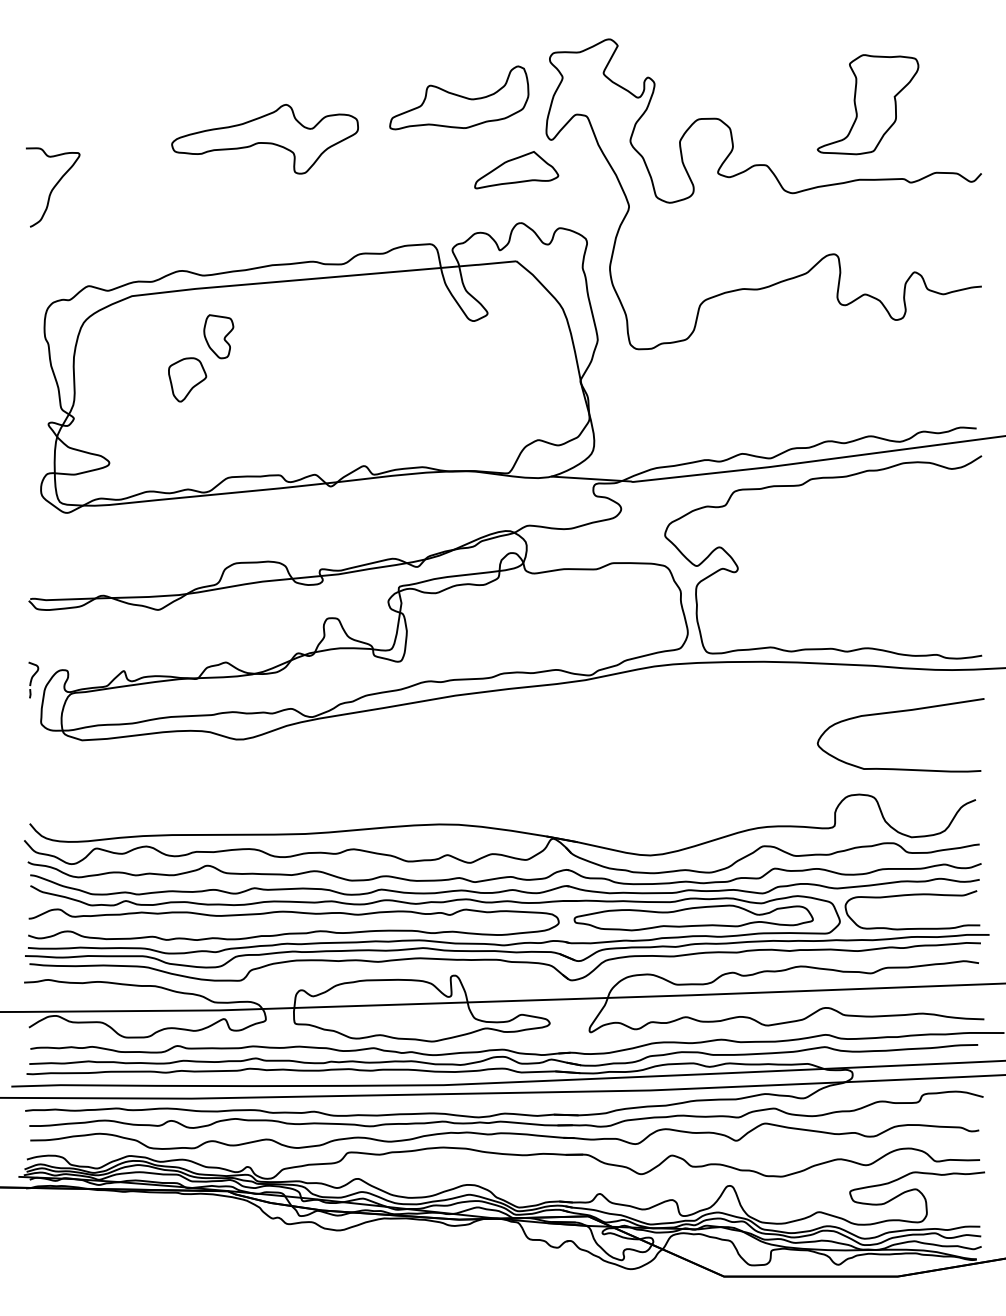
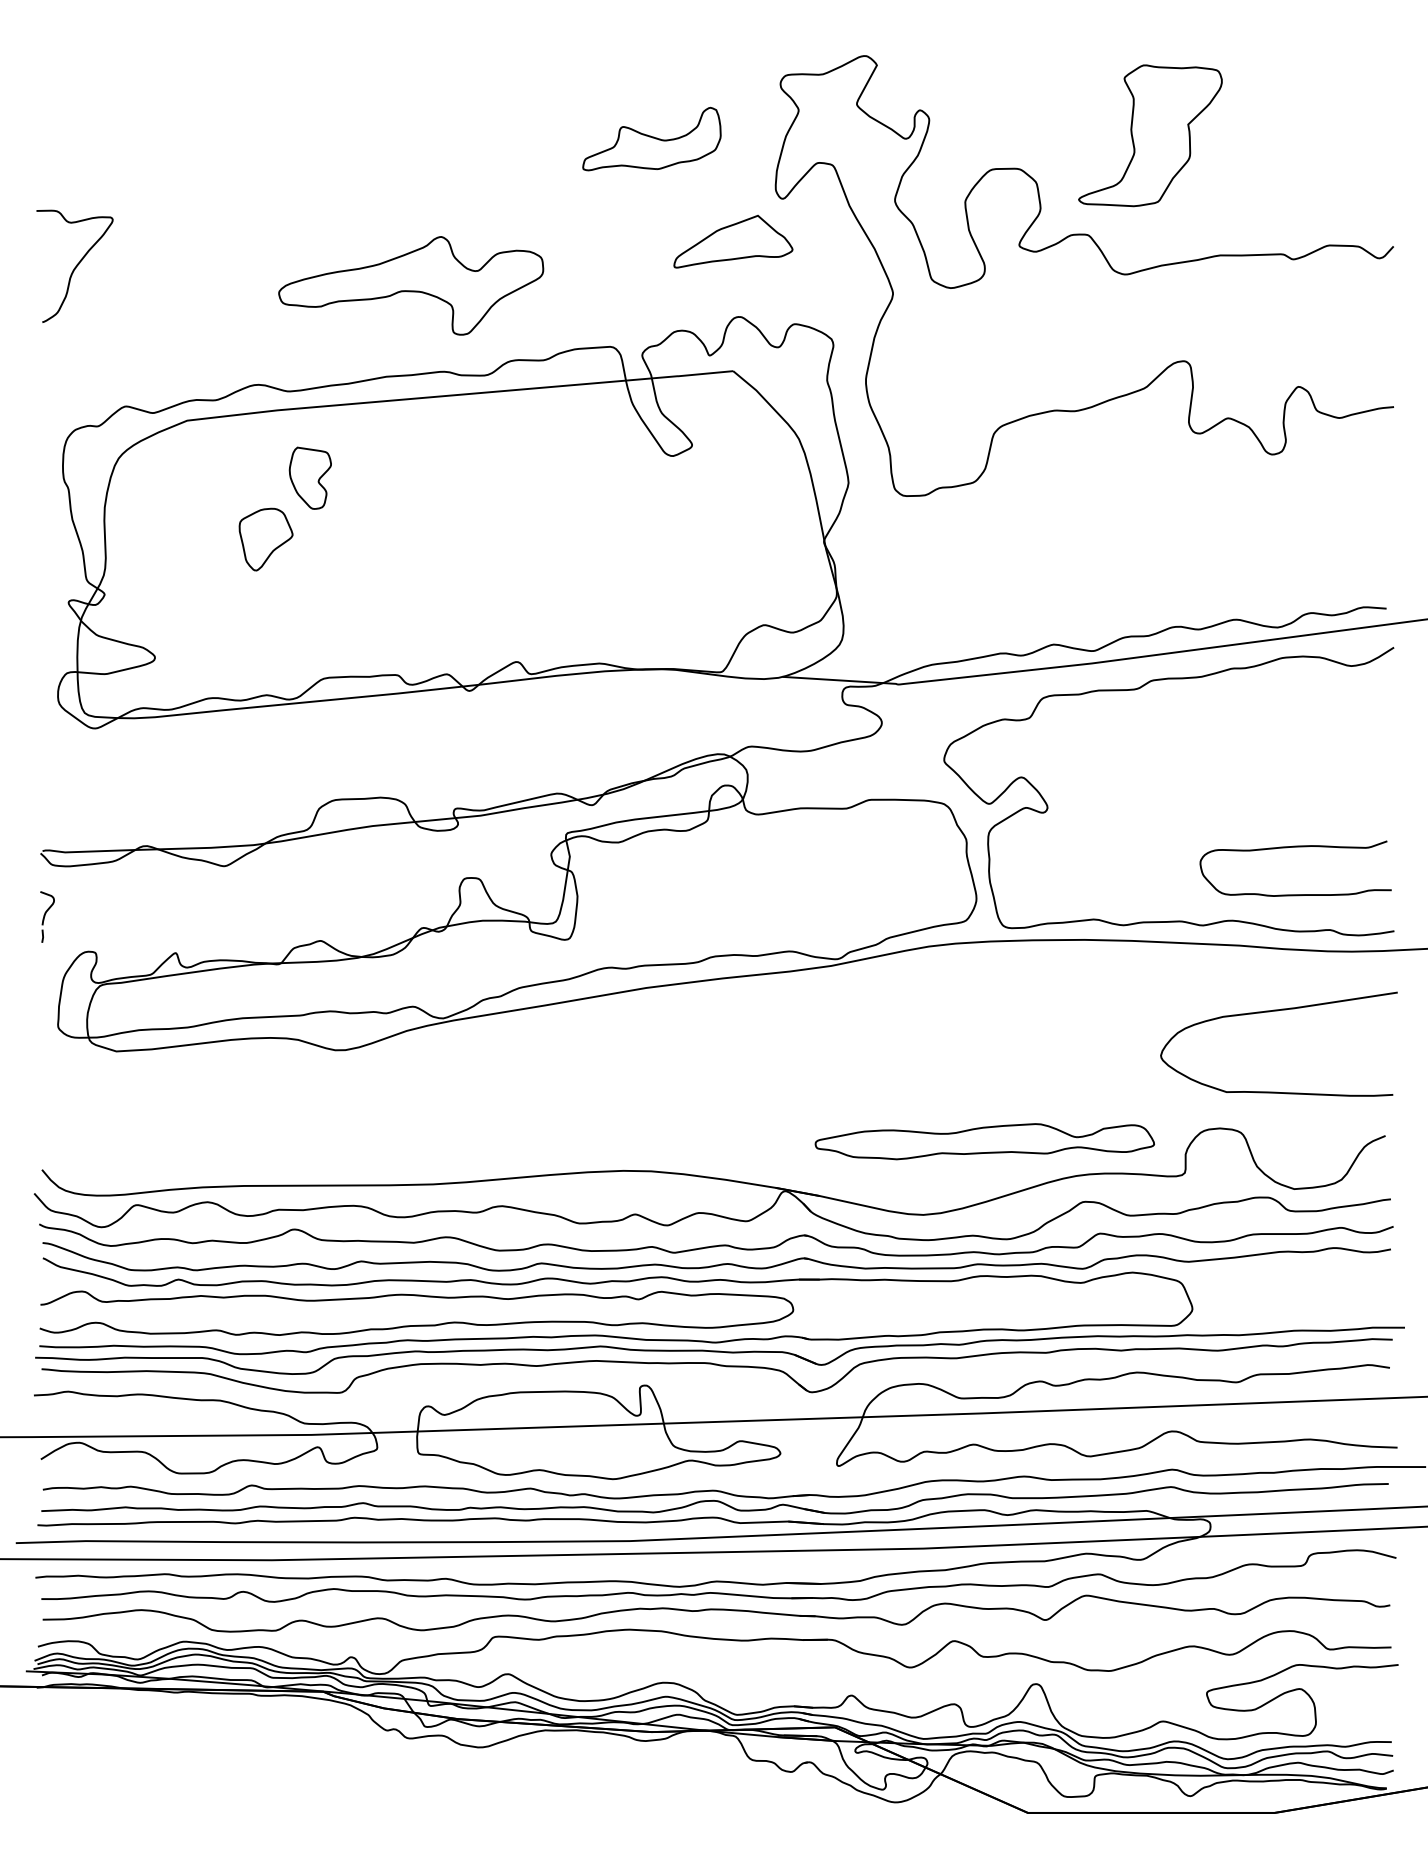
part: (458, 97) -> (651, 138), size x0.7
part: (868, 104) -> (1150, 135), moved
part: (265, 139) -> (411, 285), moved
part: (33, 679) -> (47, 916), moved
curve: (912, 895) -> (1295, 847), moved
part: (693, 917) -> (984, 1141), moved

